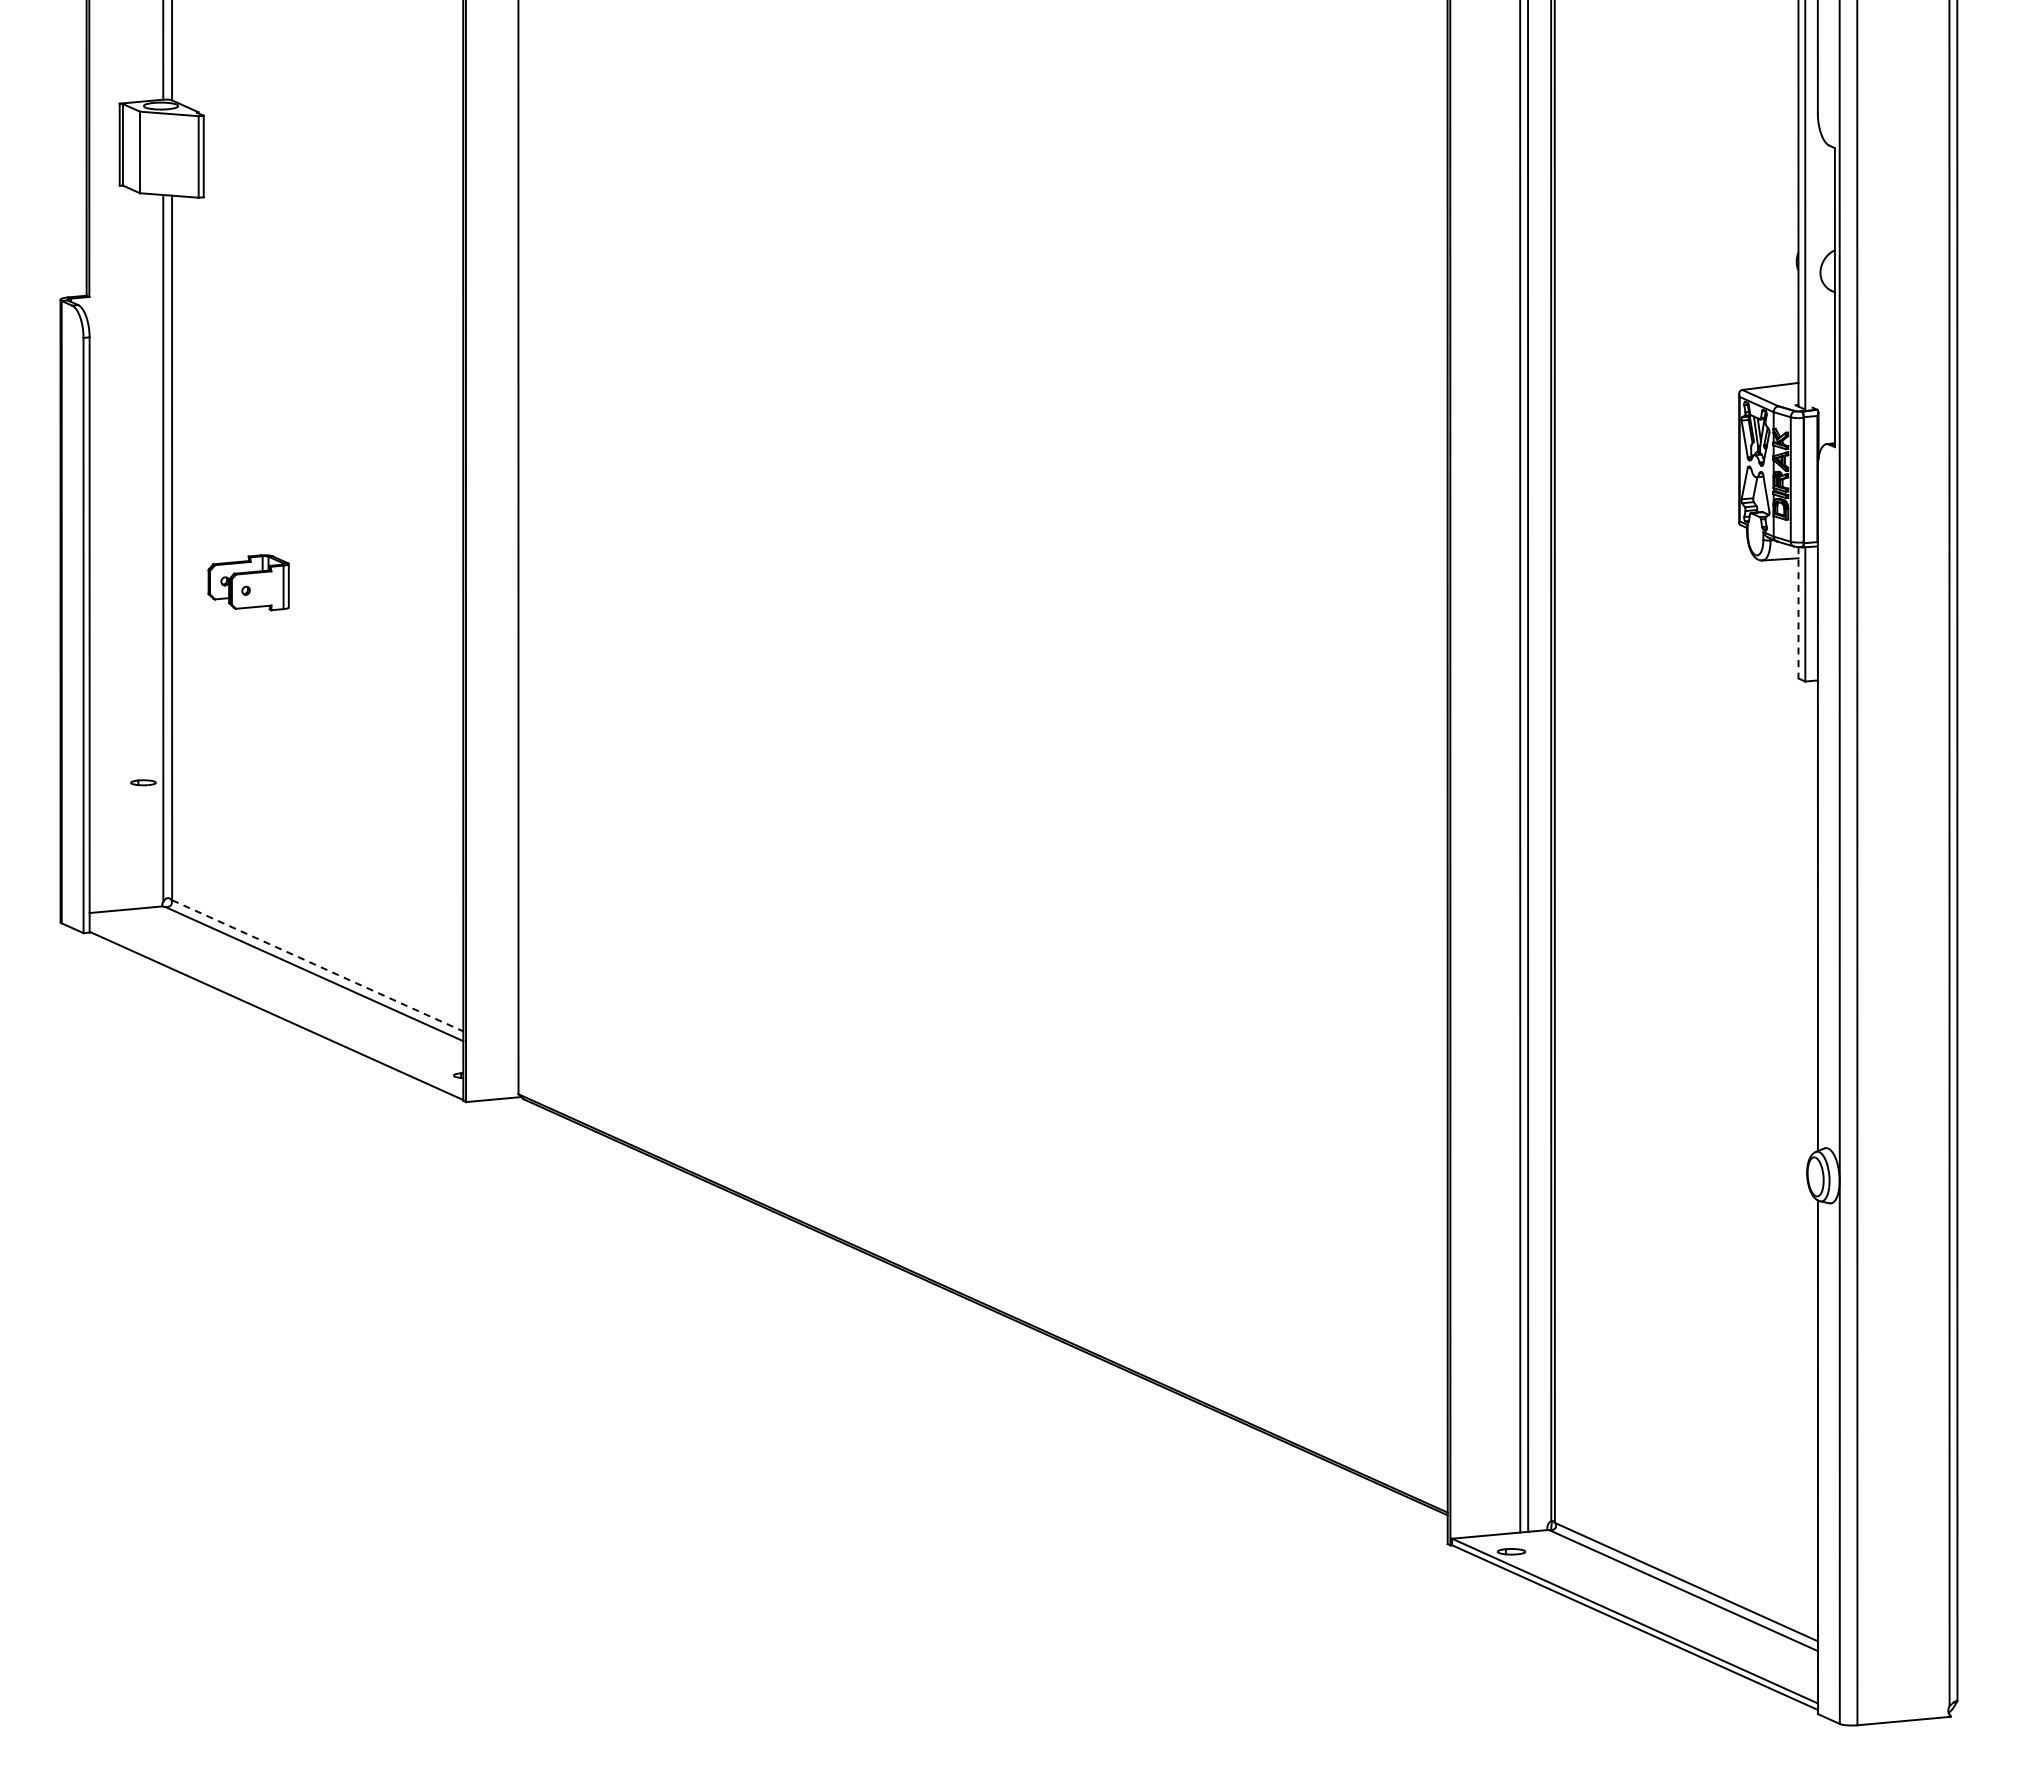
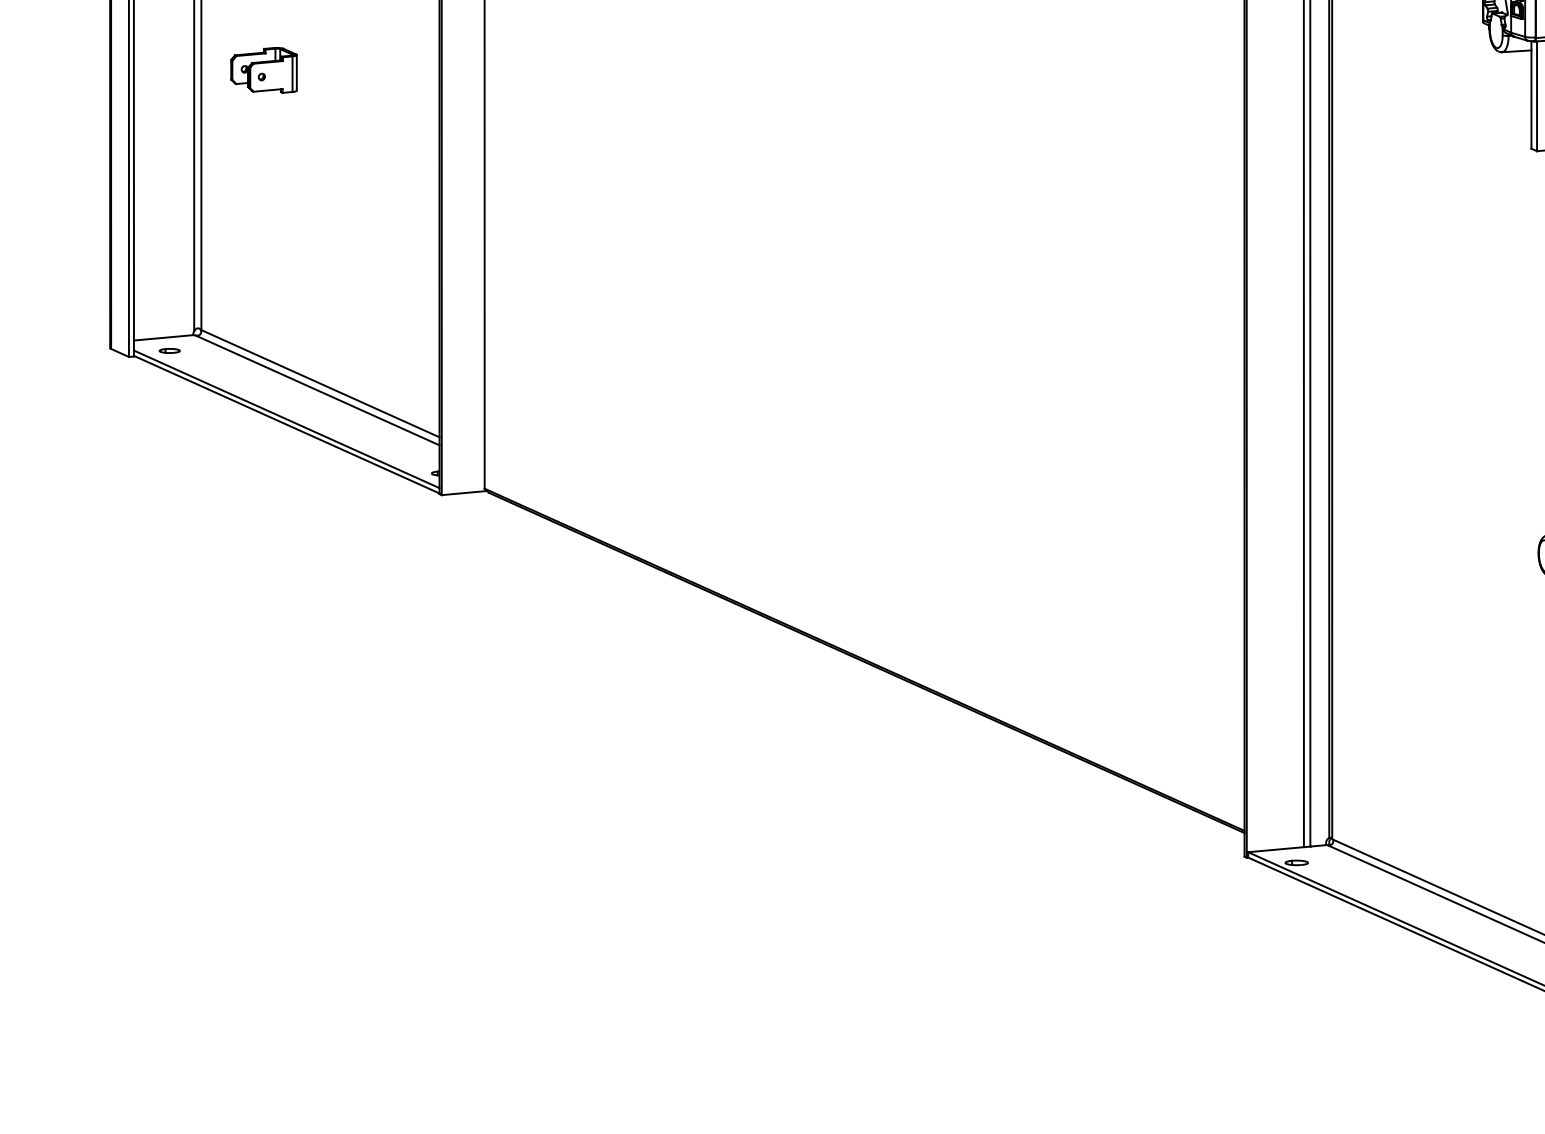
line: (1798, 612) -> (1531, 94), dashed -> solid
part: (143, 782) -> (169, 350), moved
line: (317, 965) -> (320, 383), dashed -> solid
line: (276, 1009) -> (286, 419), added

